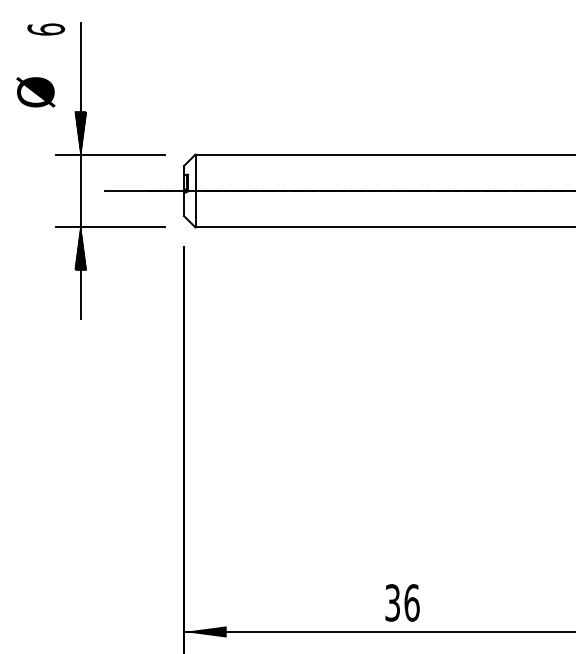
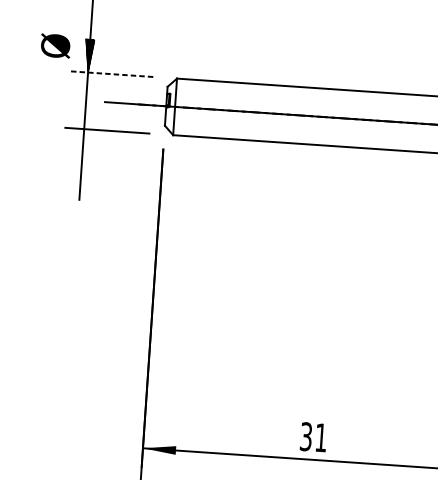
text: (35, 92) -> (55, 46), moved
line: (110, 154) -> (111, 74), solid -> dashed
hatch: (80, 248) -> (82, 145), removed
text: (411, 602) -> (320, 437), 36 -> 31

